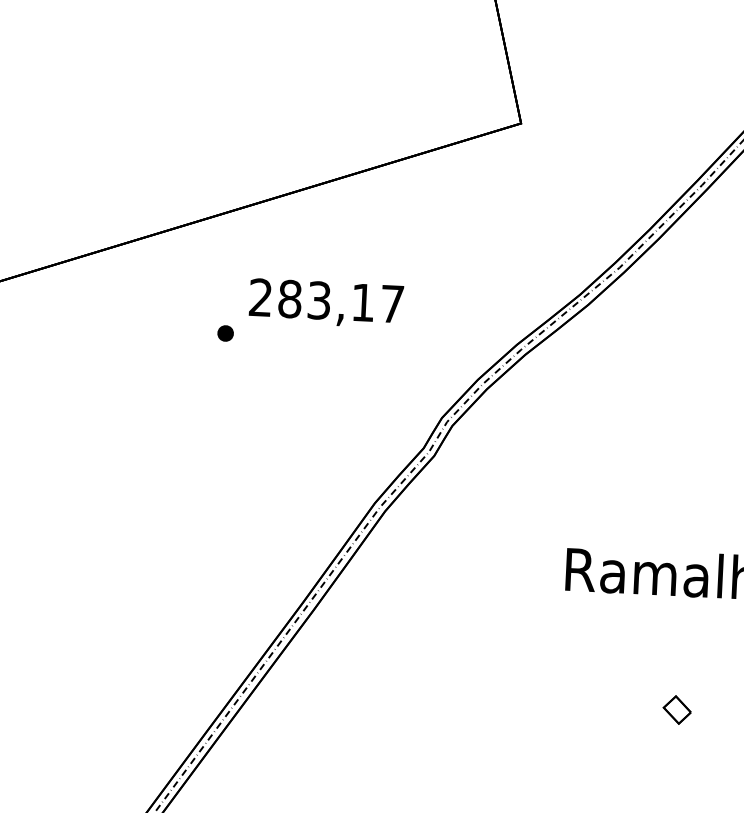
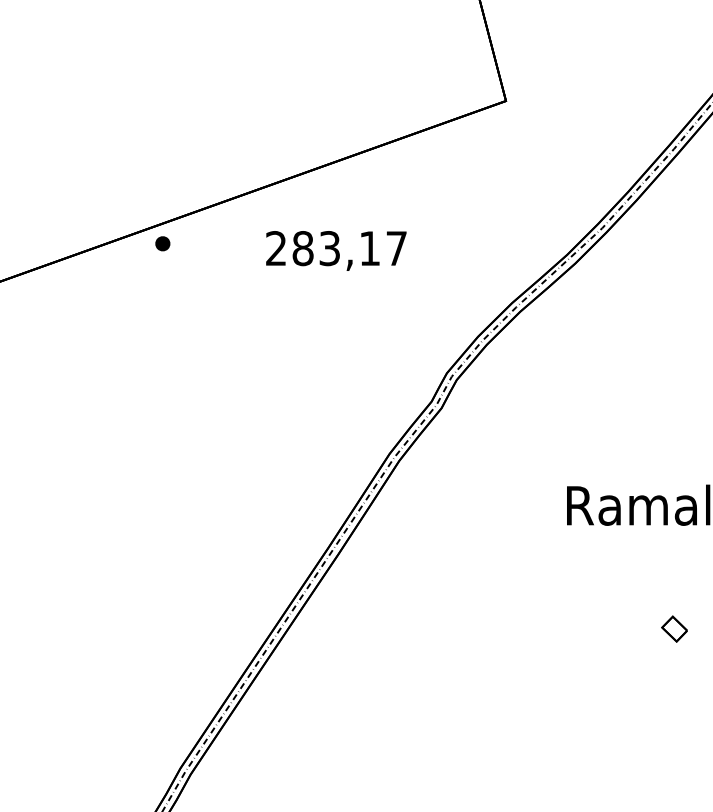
text: (326, 303) -> (336, 250), moved
part: (225, 333) -> (162, 243), moved

